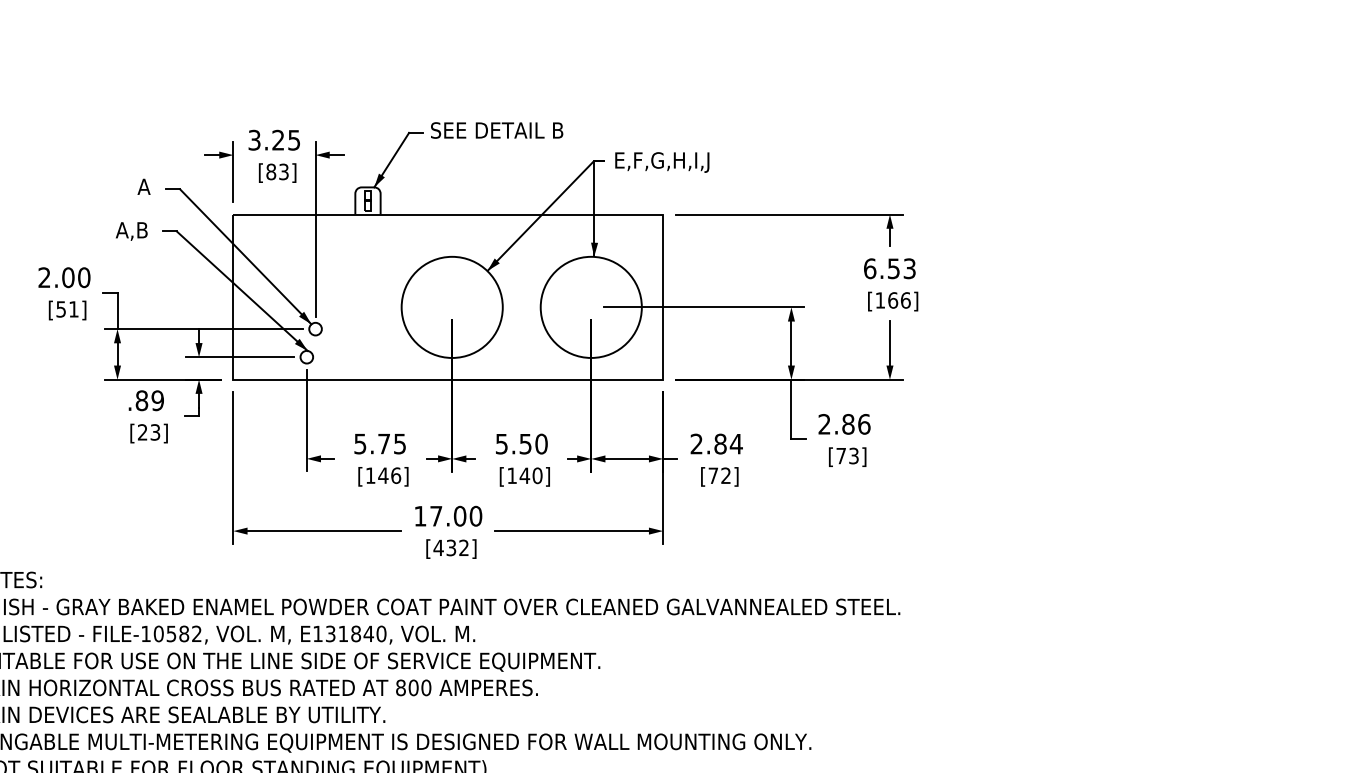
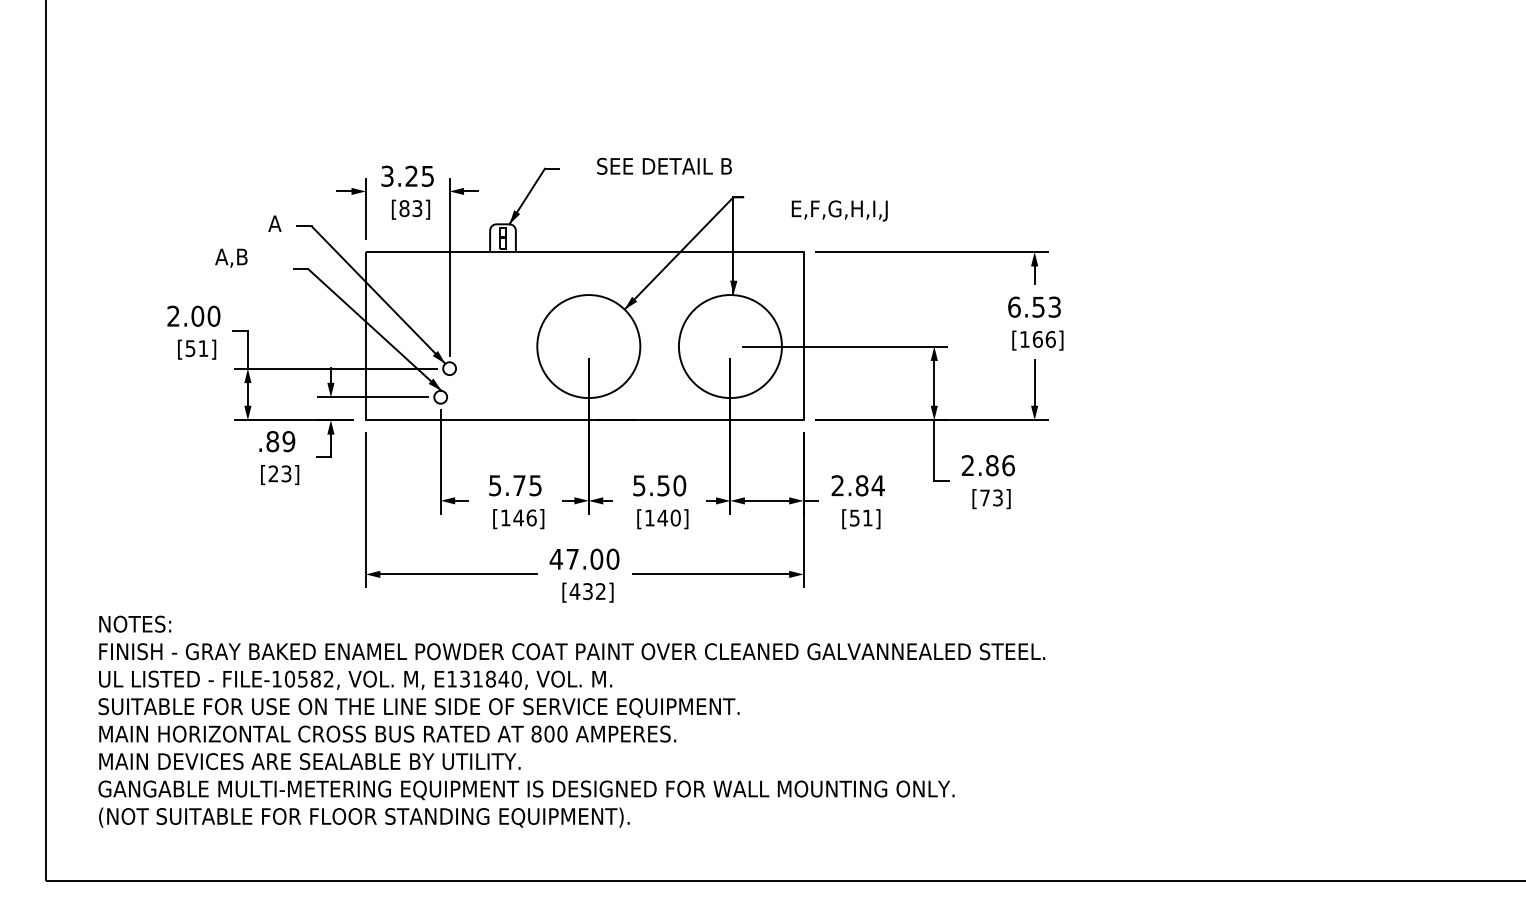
text: (497, 129) -> (664, 165), moved
text: (662, 162) -> (839, 210), moved
text: (131, 230) -> (231, 257), moved
text: (719, 475) -> (861, 517), [72] -> [51]
text: (420, 516) -> (556, 559), 17.00 -> 47.00

